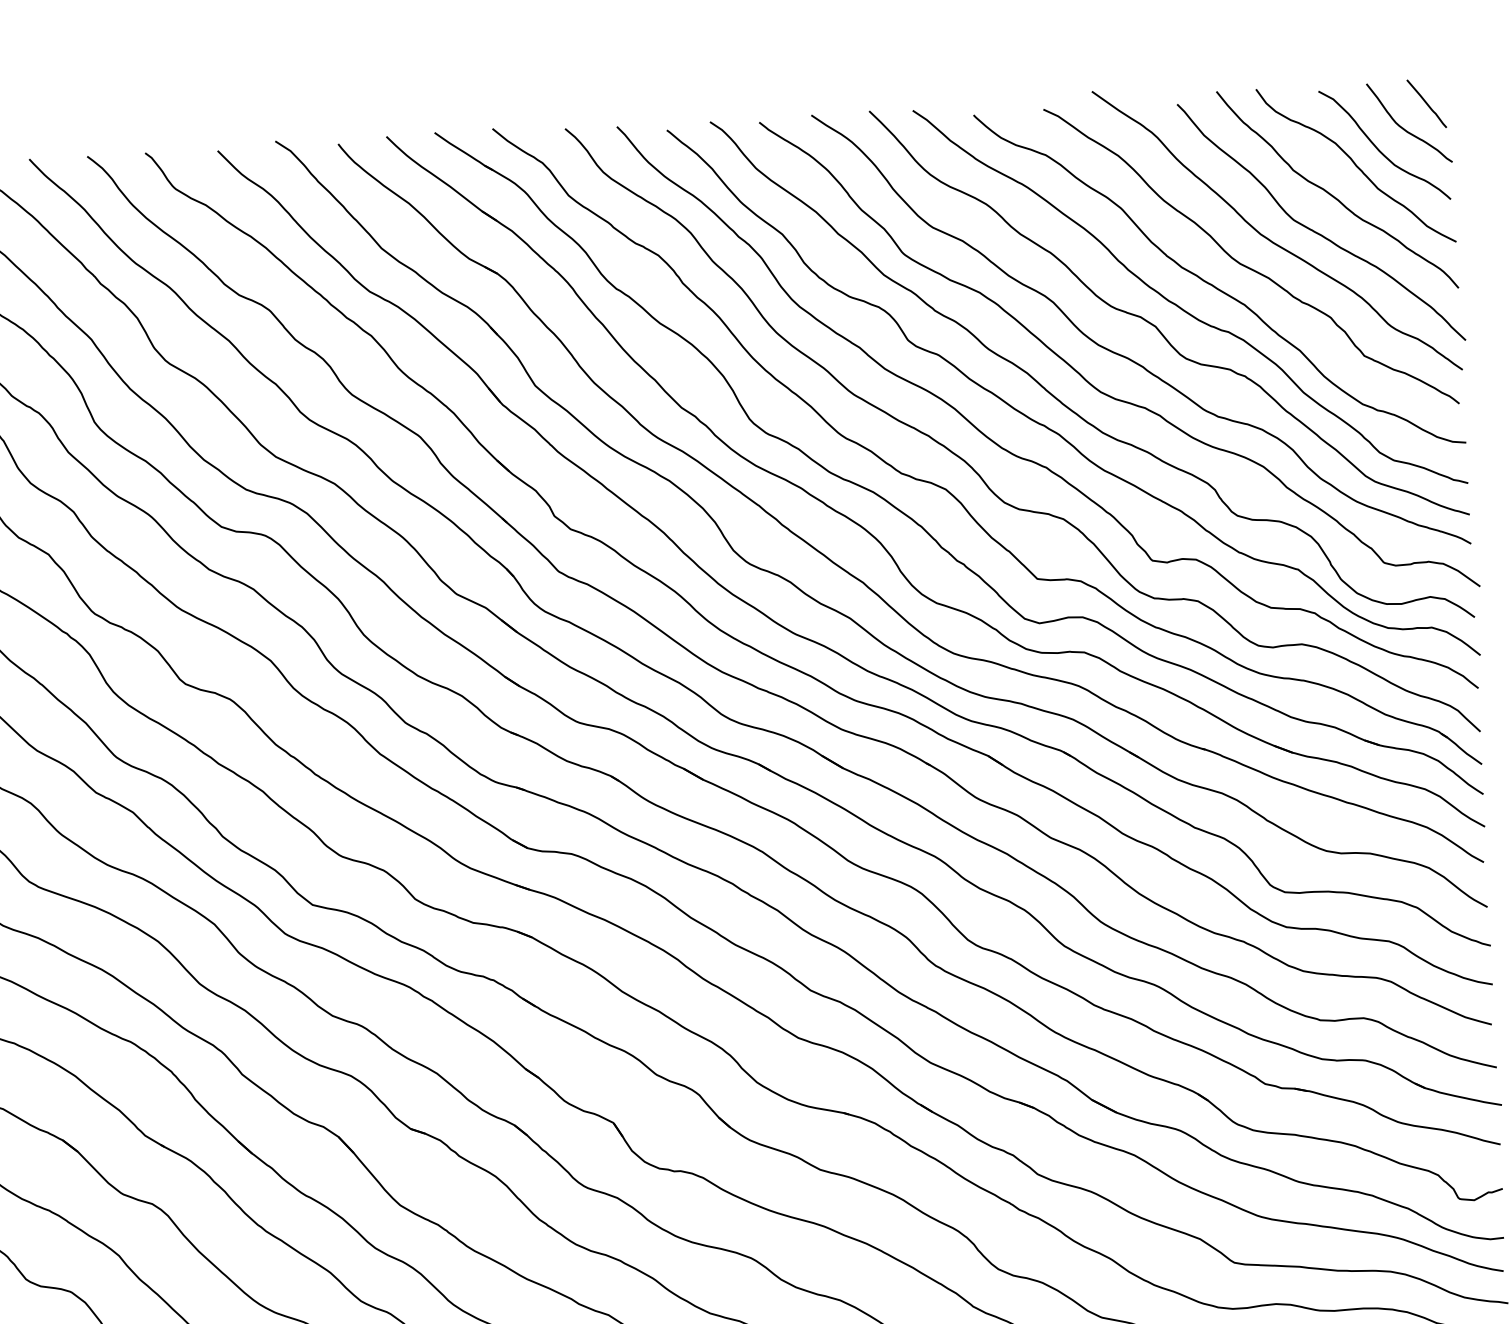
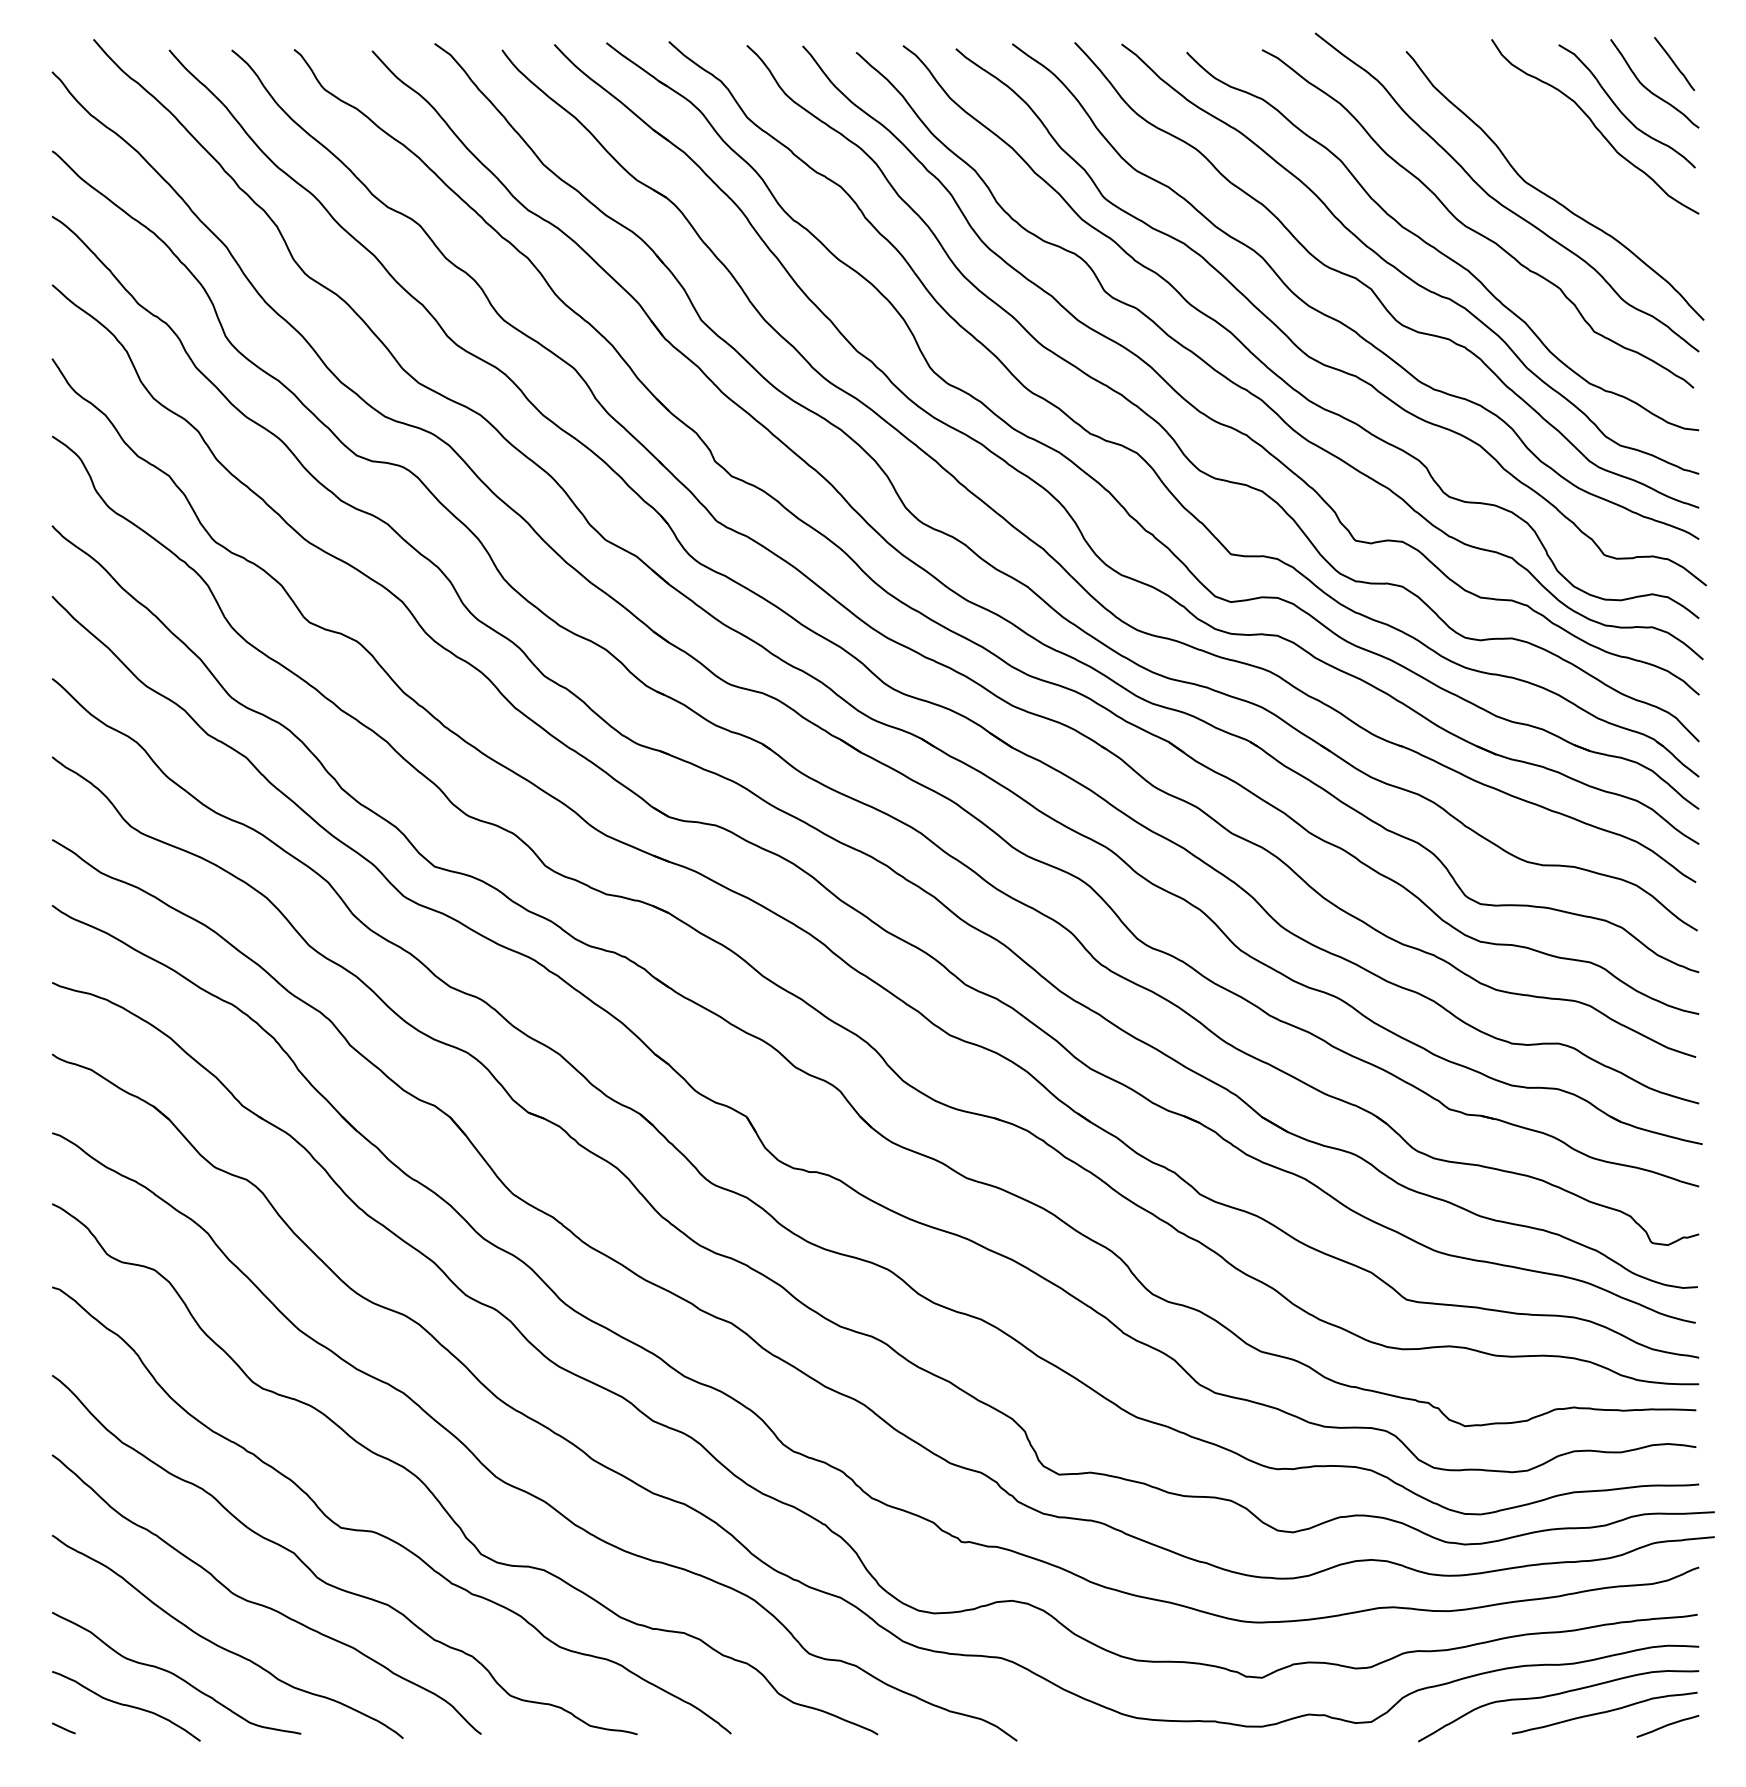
curve: (1333, 195) -> (1569, 157), removed

